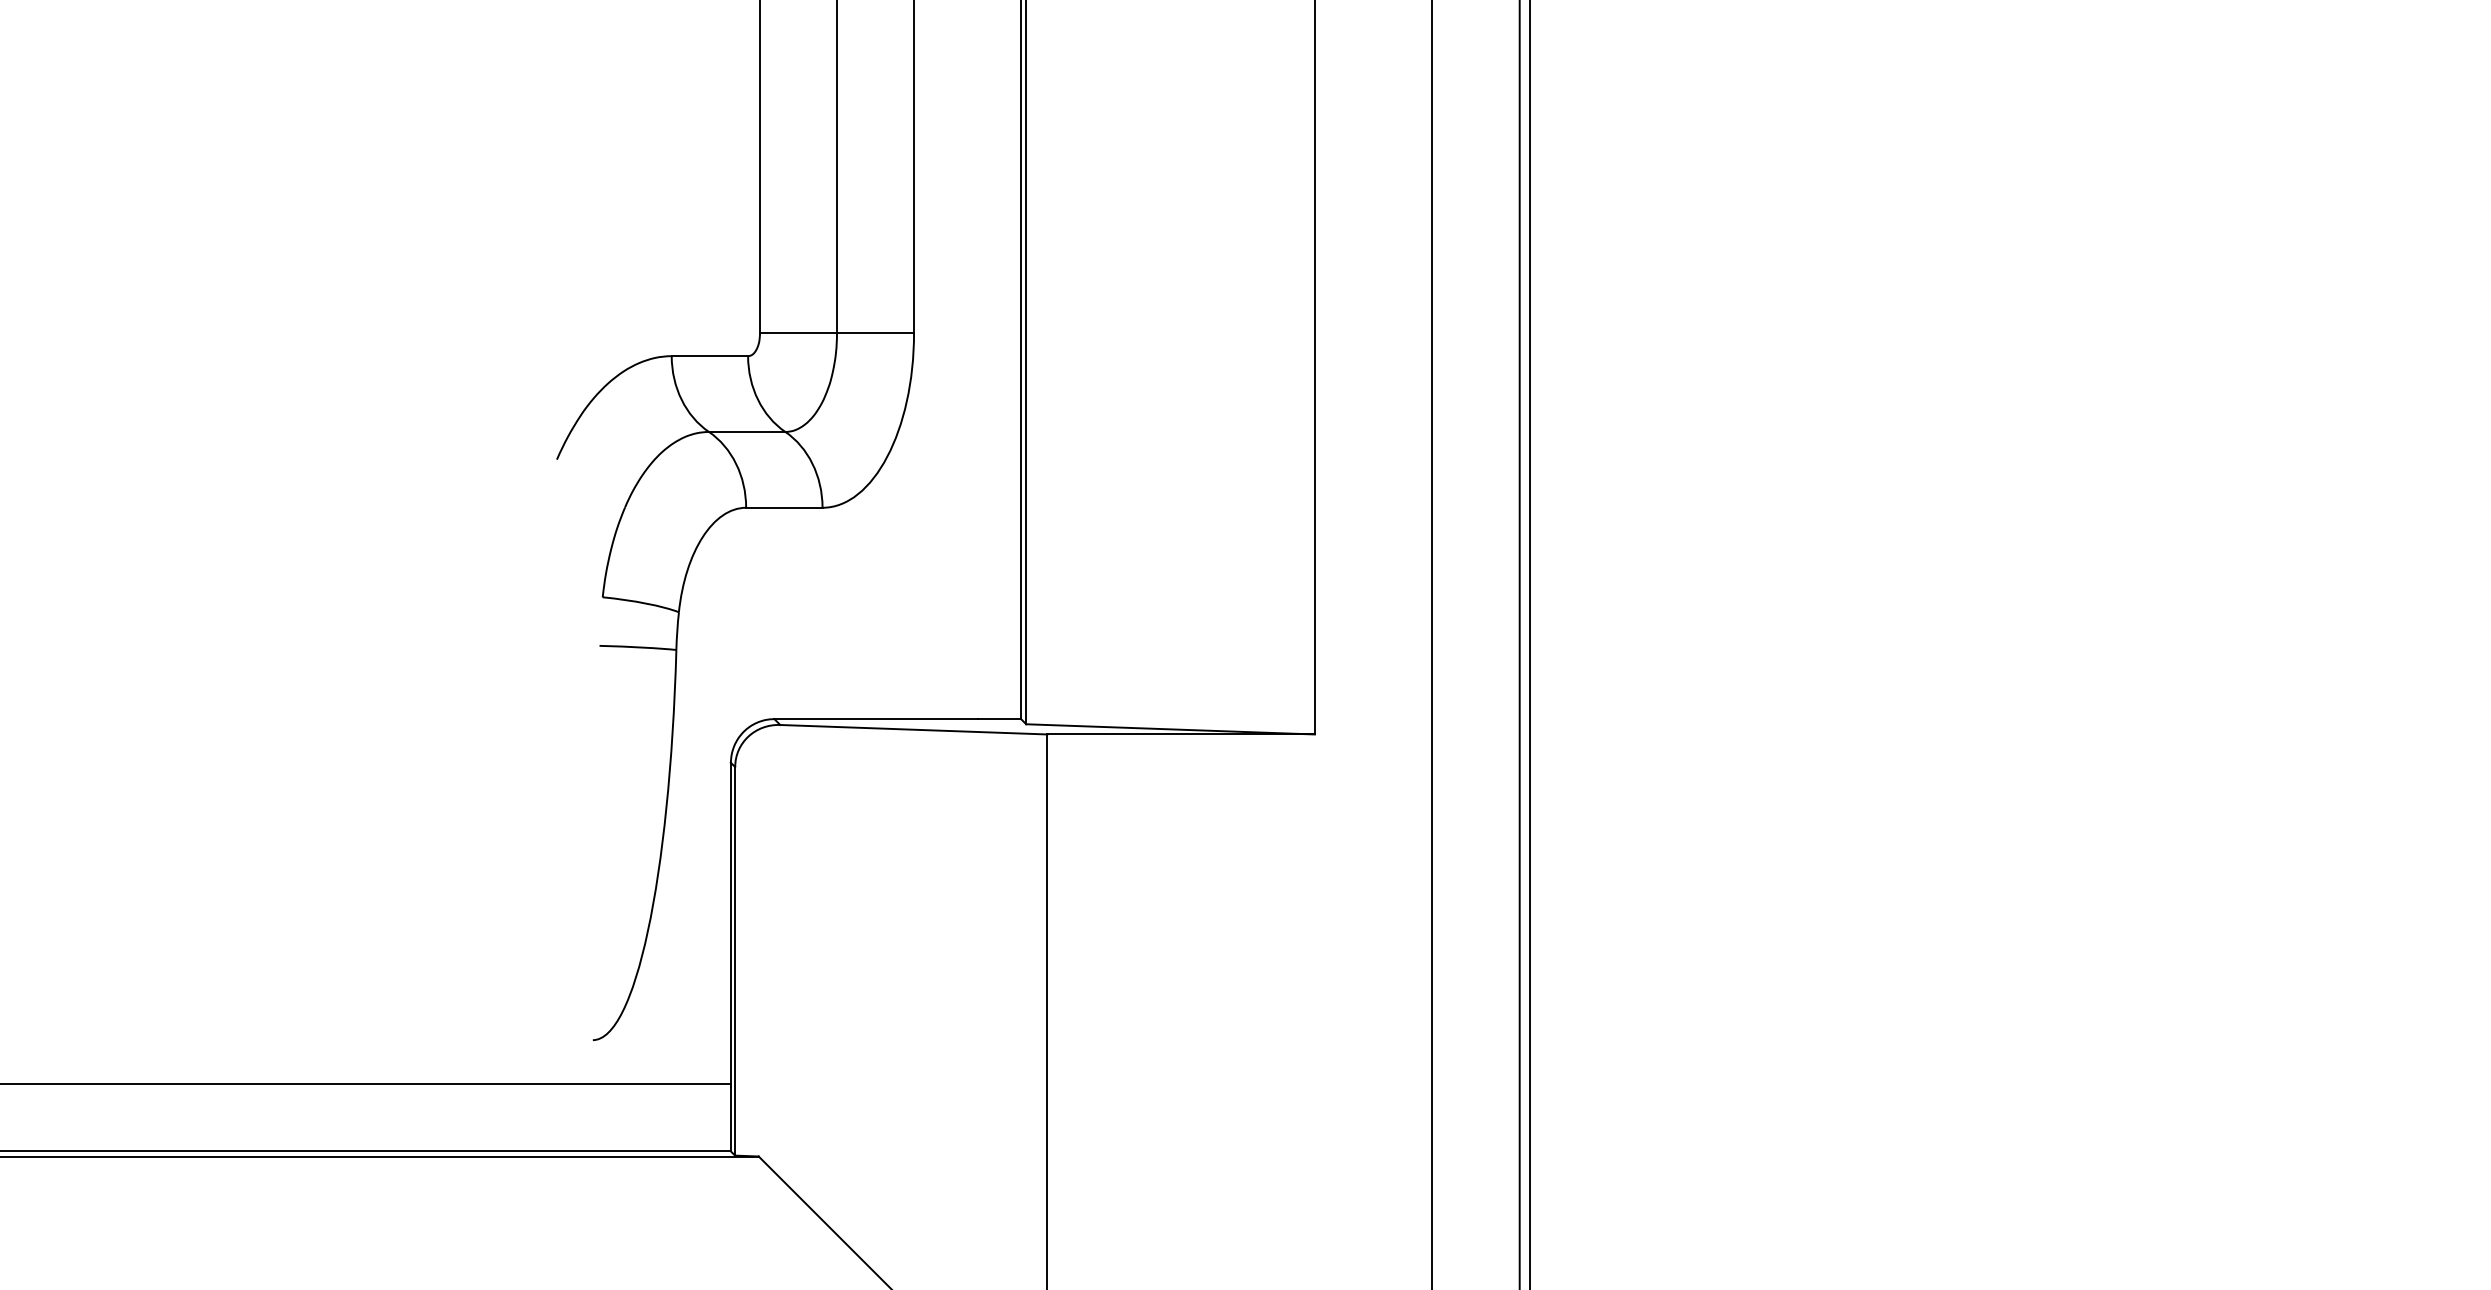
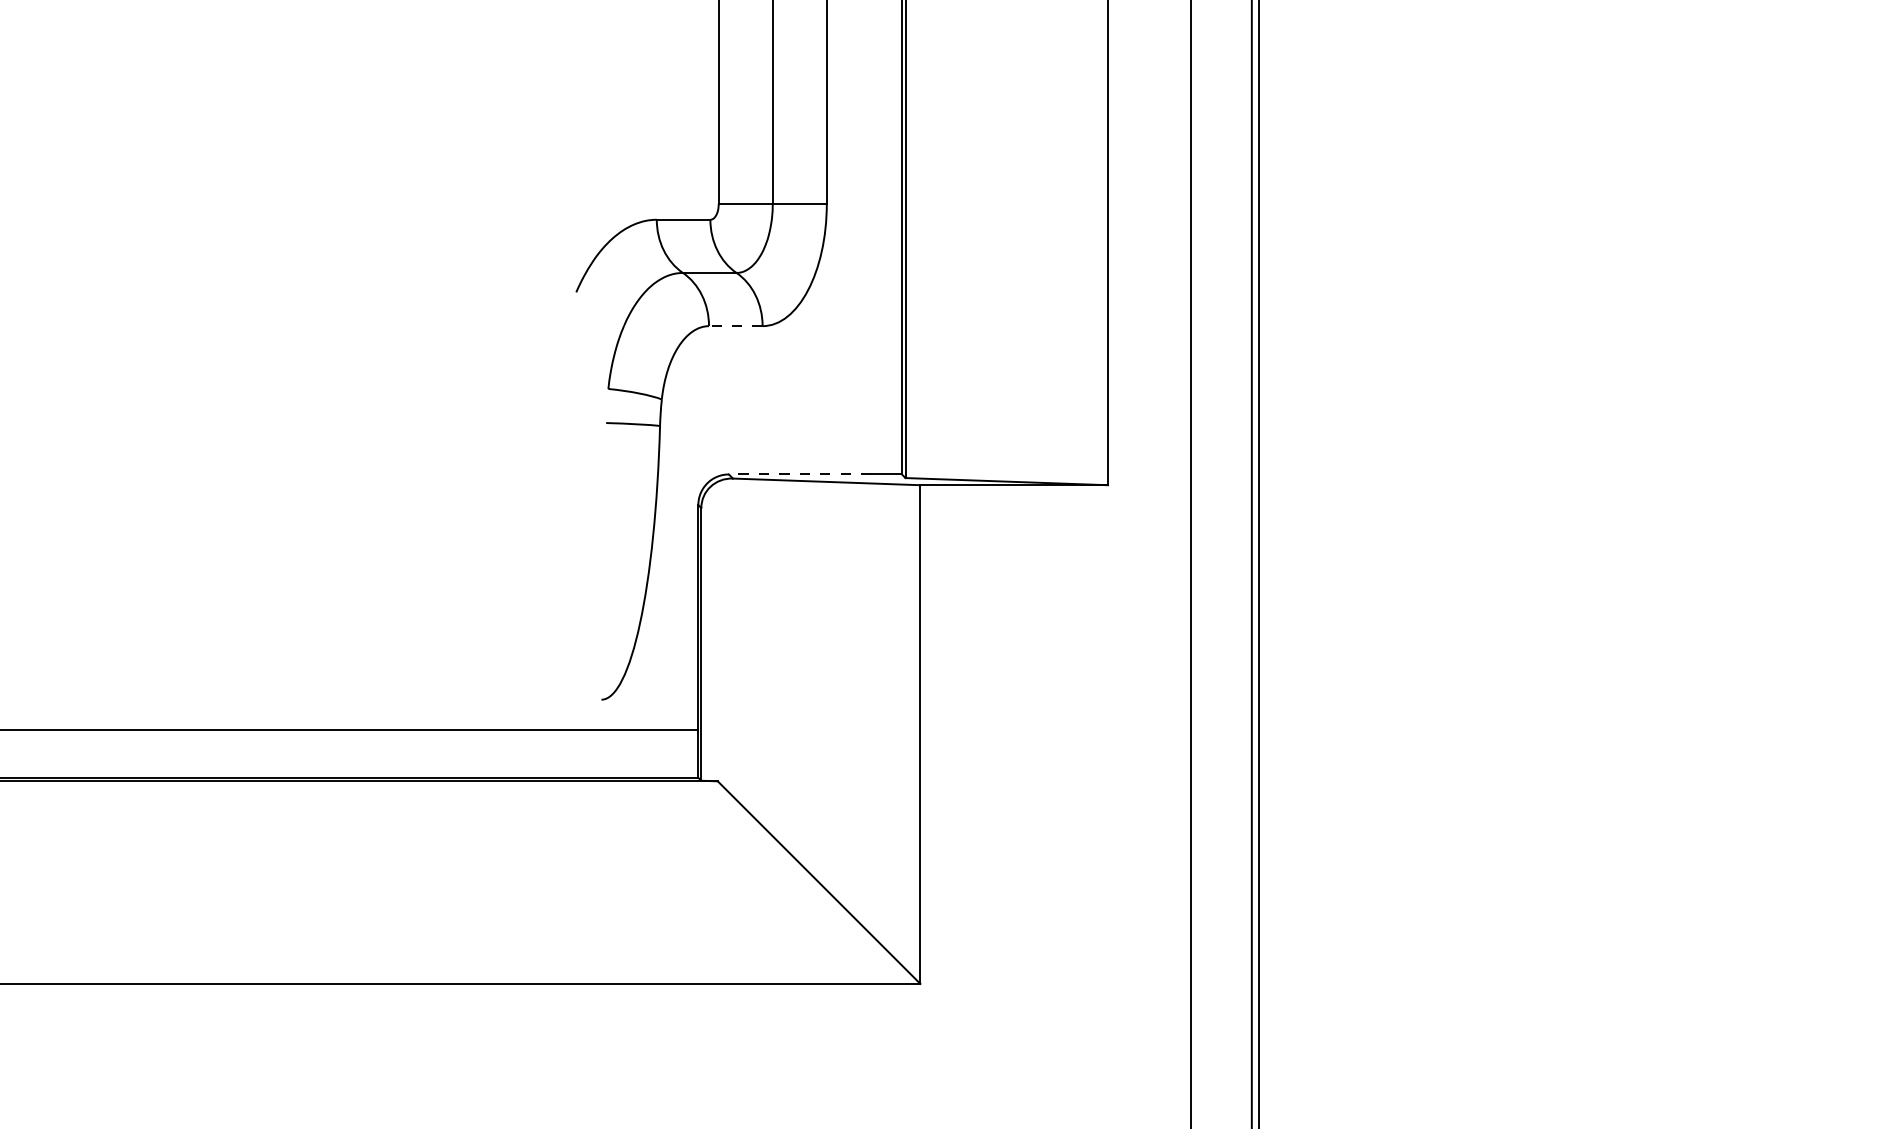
line: (783, 508) -> (735, 326), solid -> dashed
line: (875, 719) -> (799, 474), solid -> dashed

